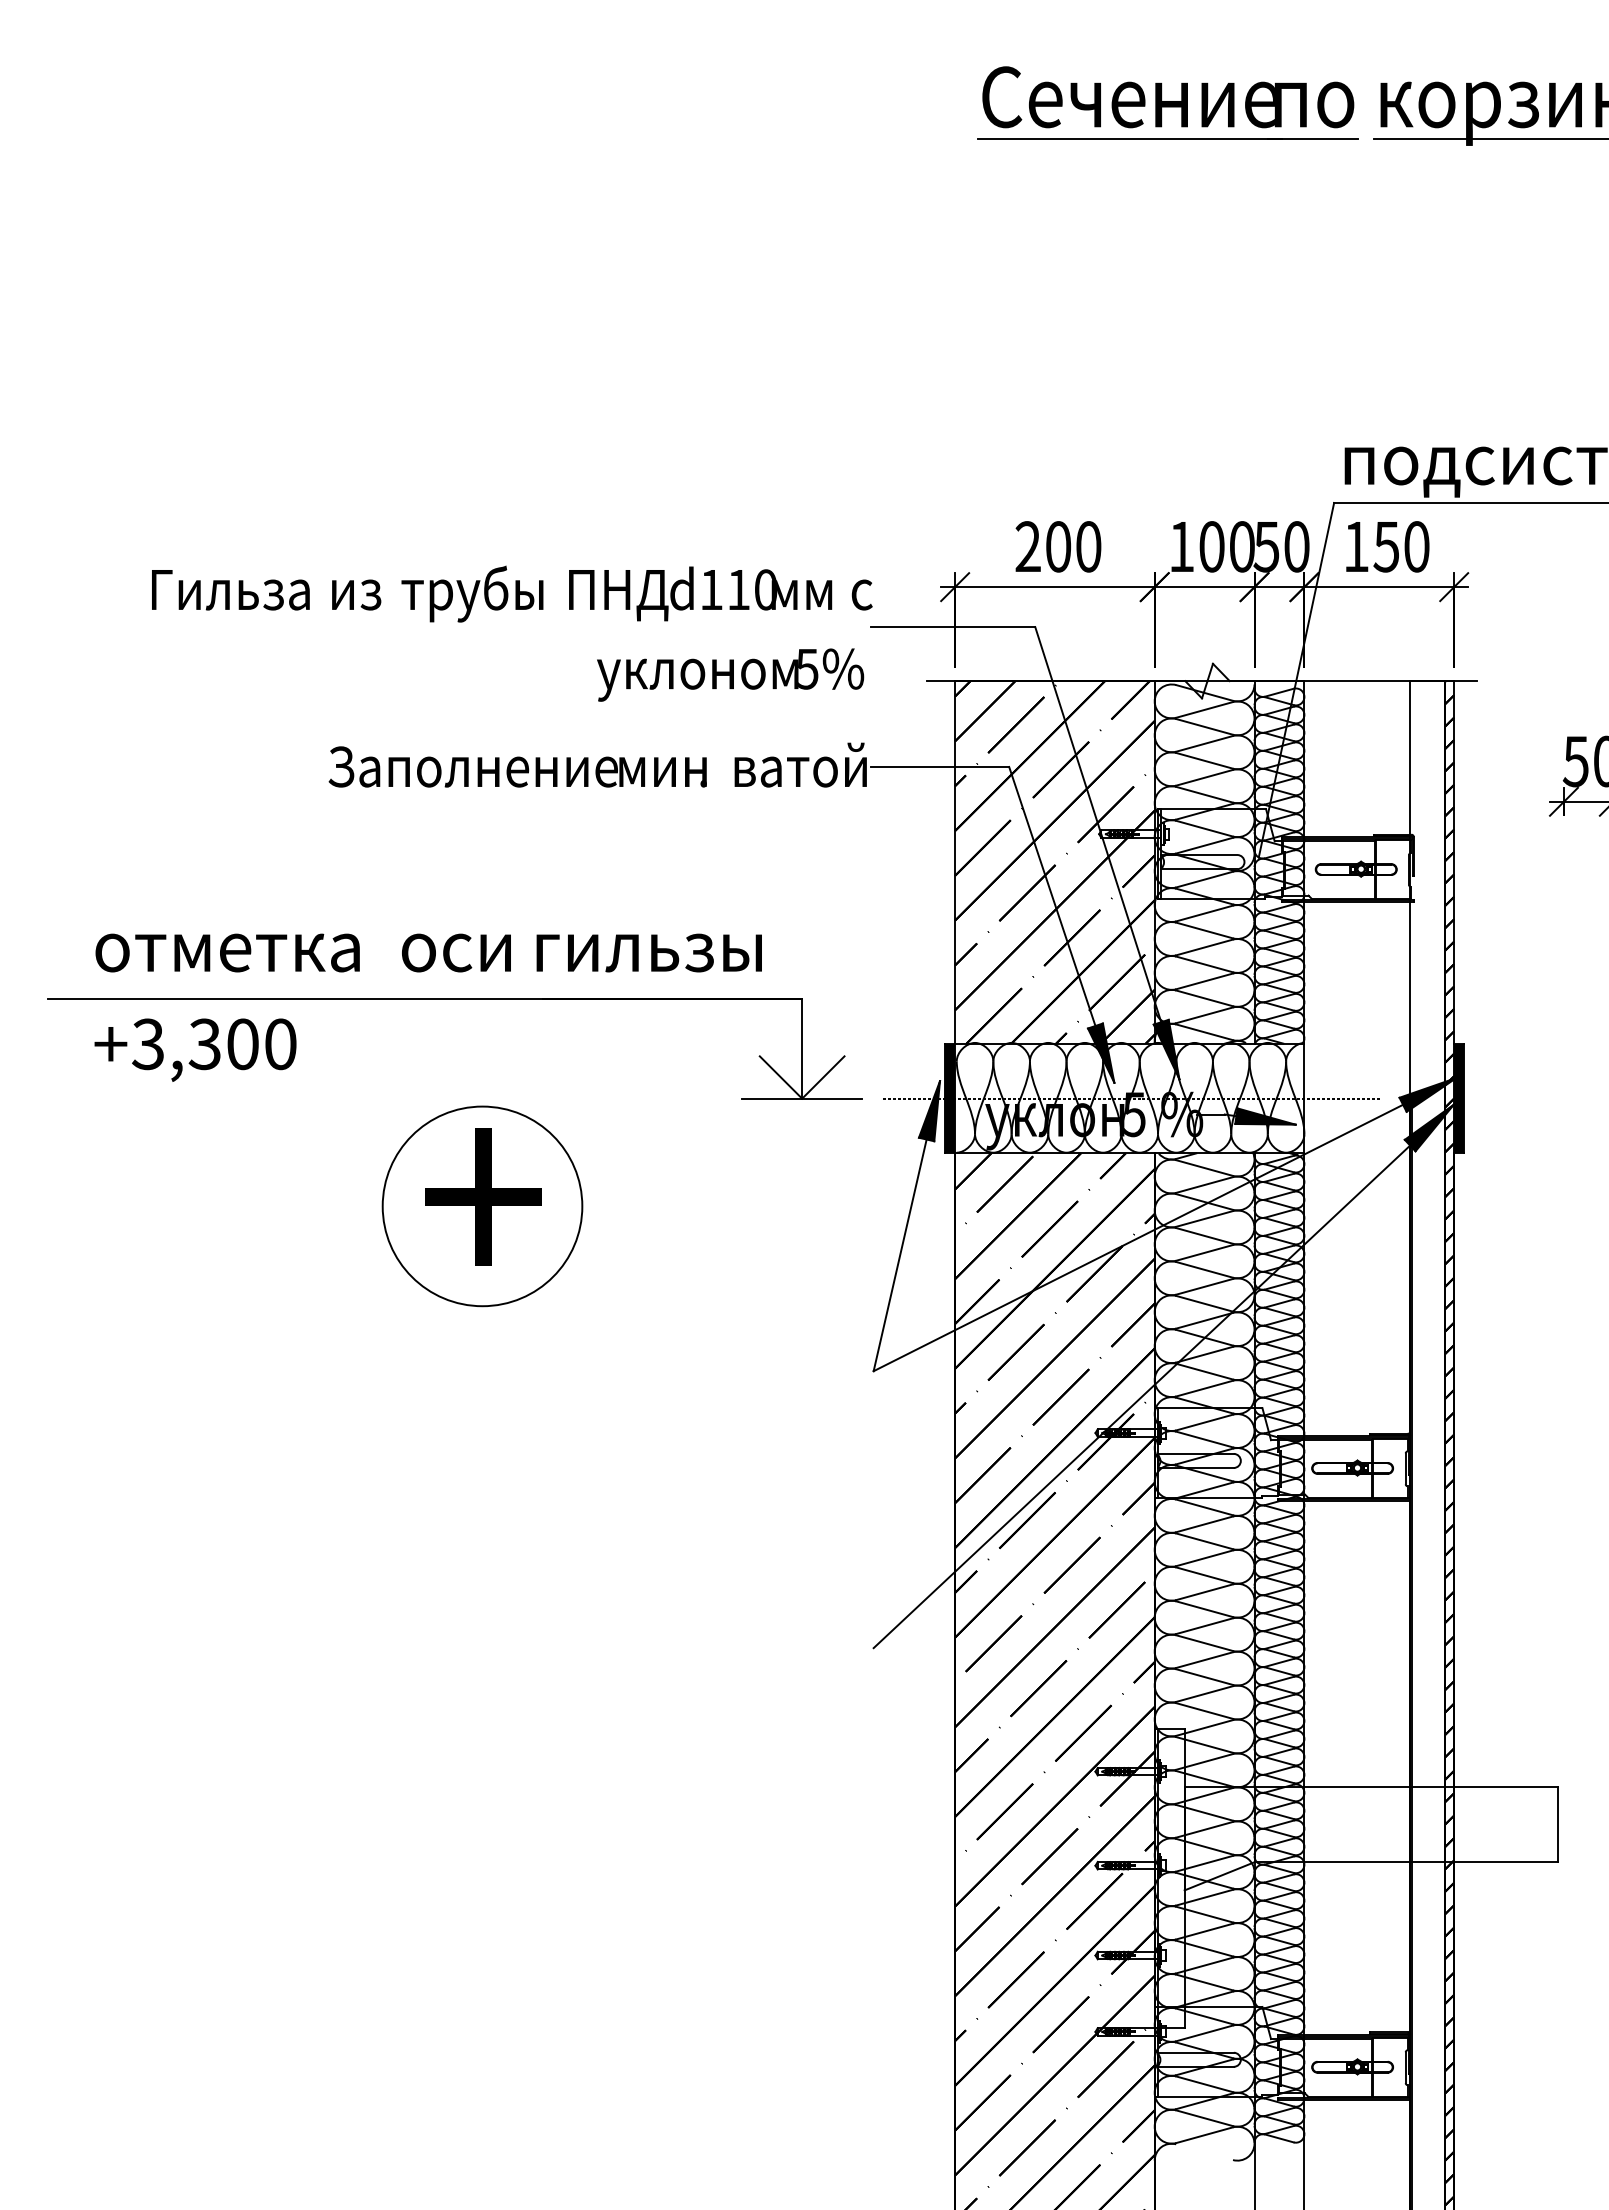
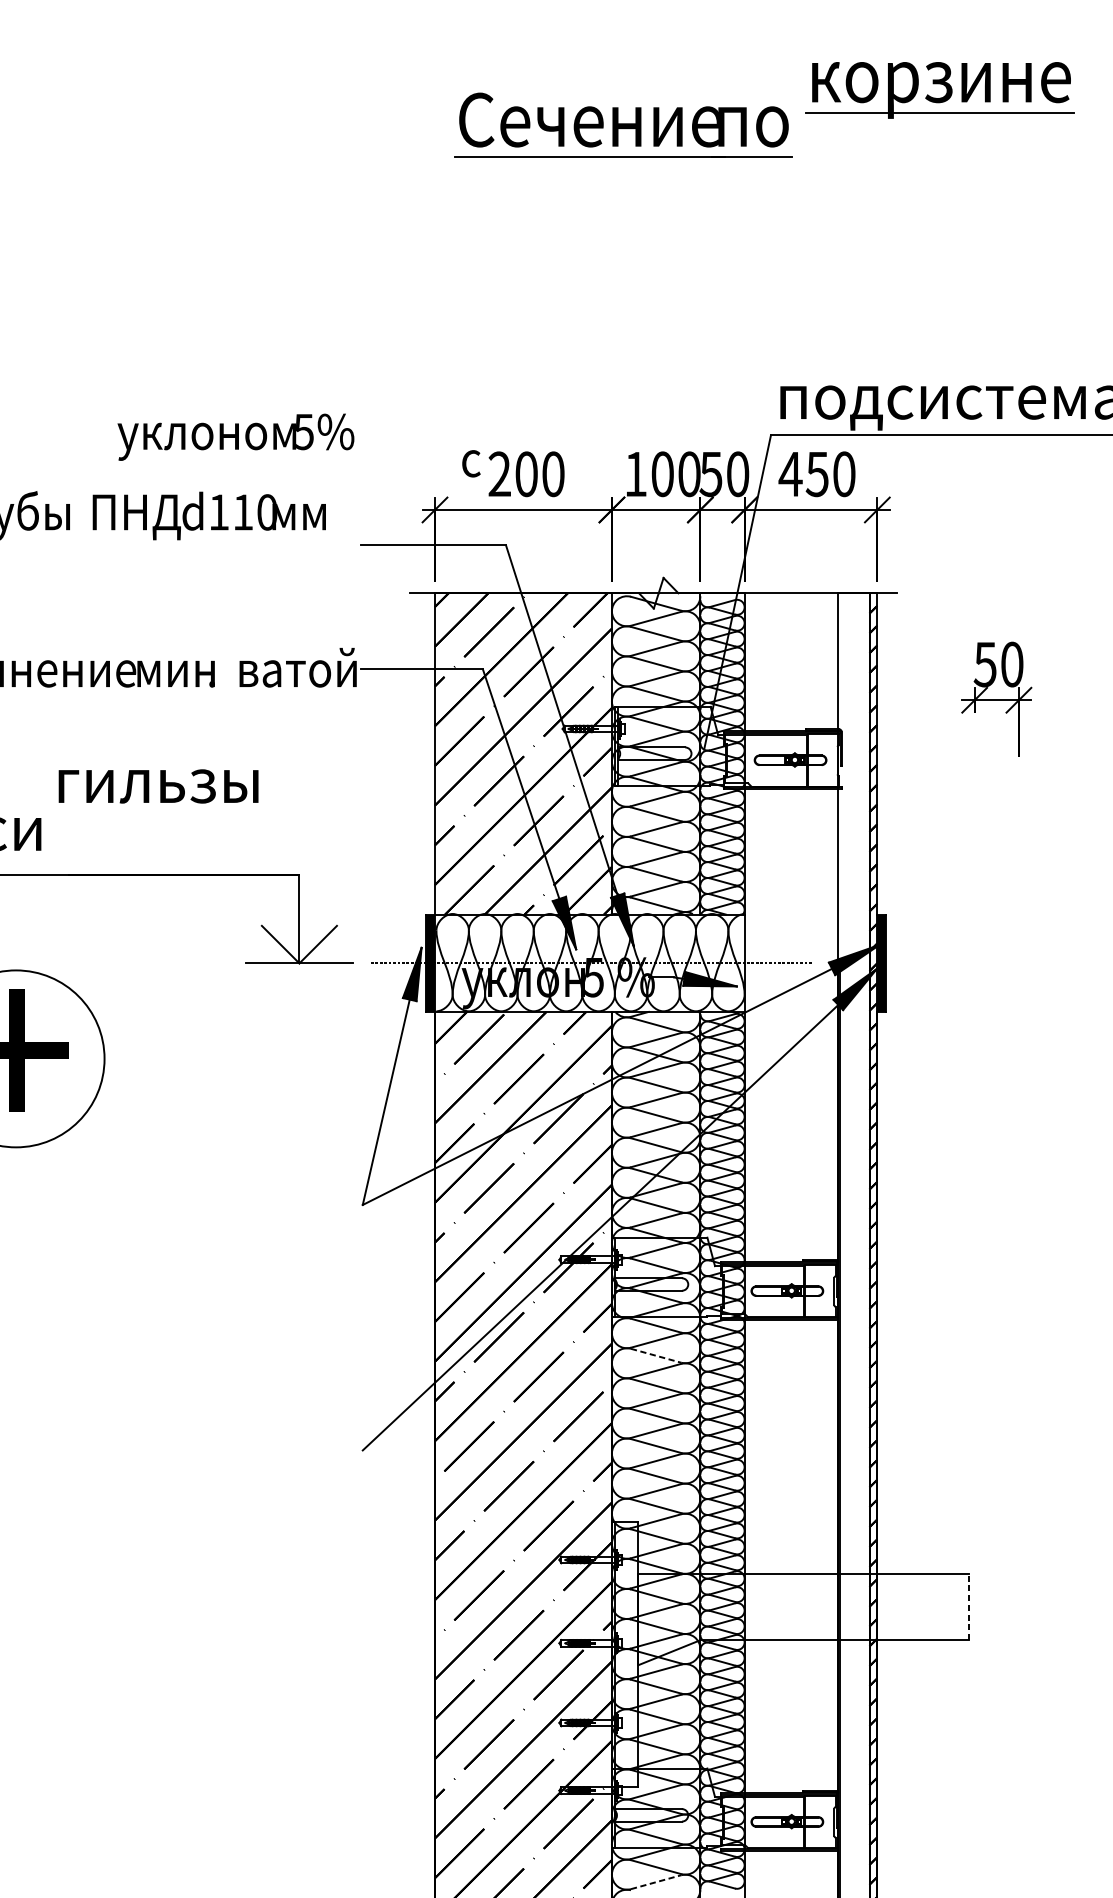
part: (1167, 102) -> (623, 124), moved
text: (1355, 546) -> (789, 473), 150 -> 450
text: (861, 594) -> (470, 463), moved
text: (730, 674) -> (235, 436), moved
text: (648, 952) -> (157, 785), moved
line: (1205, 1541) -> (656, 1355), solid -> dashed
line: (1557, 1824) -> (968, 1606), solid -> dashed
line: (1205, 2135) -> (656, 1882), solid -> dashed

